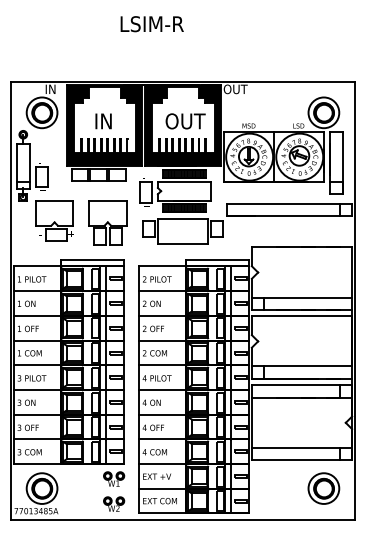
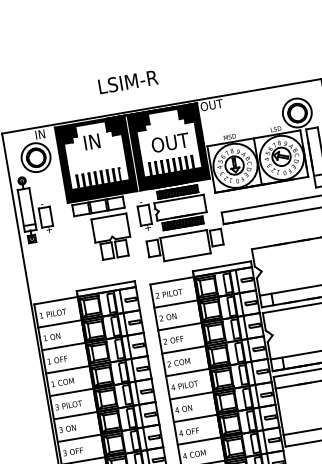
text: (151, 24) -> (127, 82), moved
text: (103, 121) -> (92, 142), moved
part: (54, 220) -> (64, 255), removed
part: (107, 222) -> (112, 236), moved

